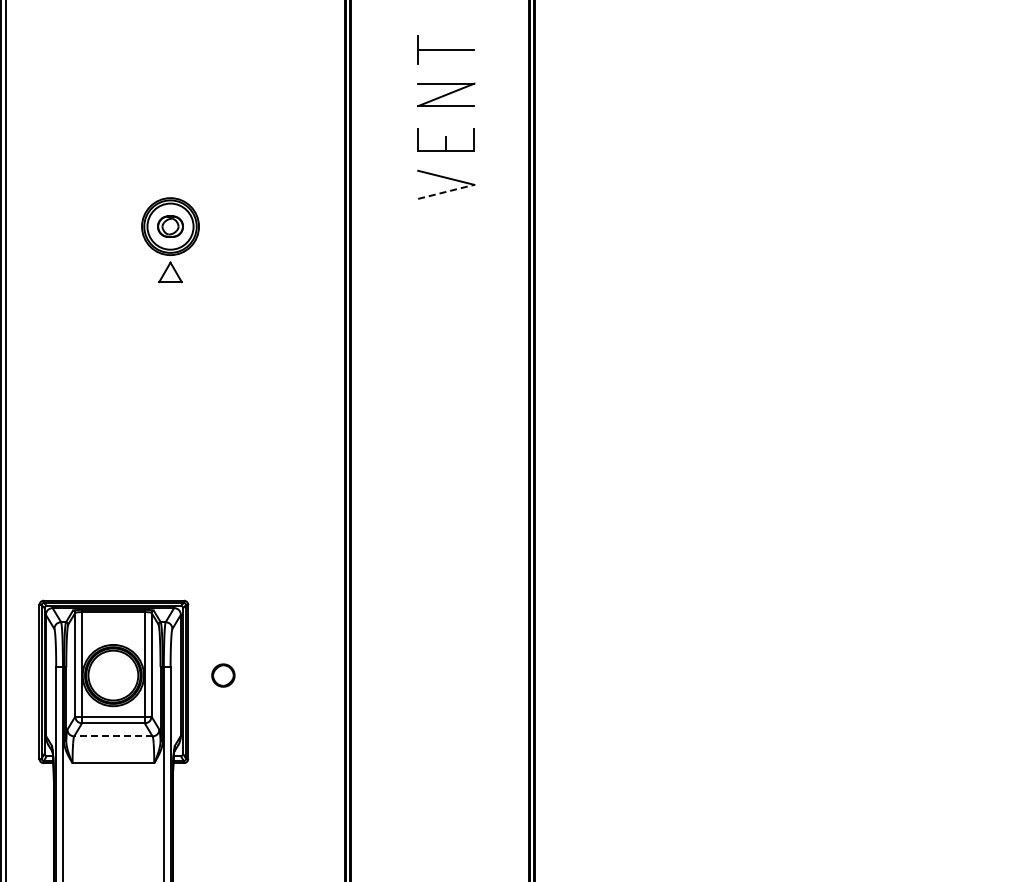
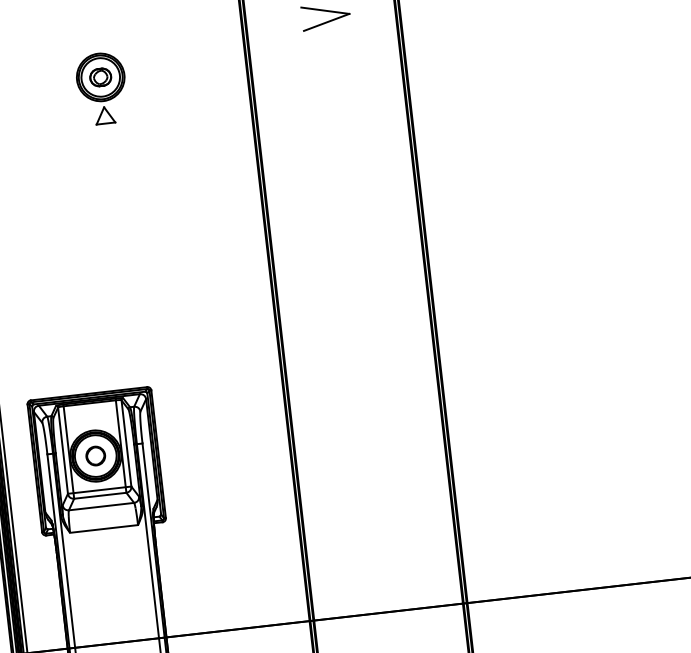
line: (446, 191) -> (326, 22), dashed -> solid
circle: (223, 675) -> (95, 455), moved
line: (112, 736) -> (100, 506), dashed -> solid

